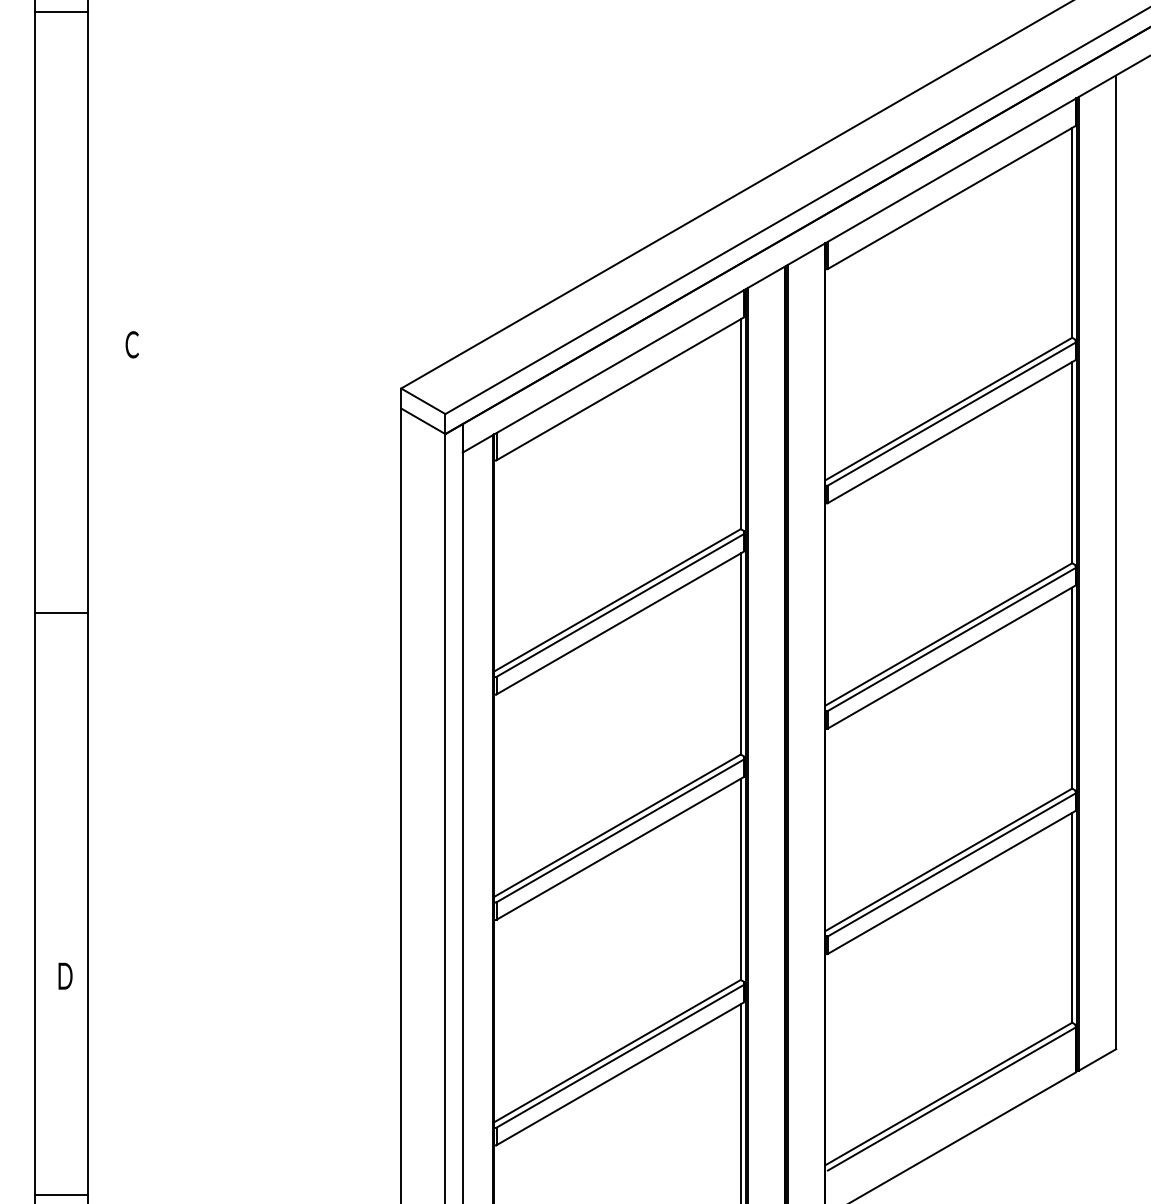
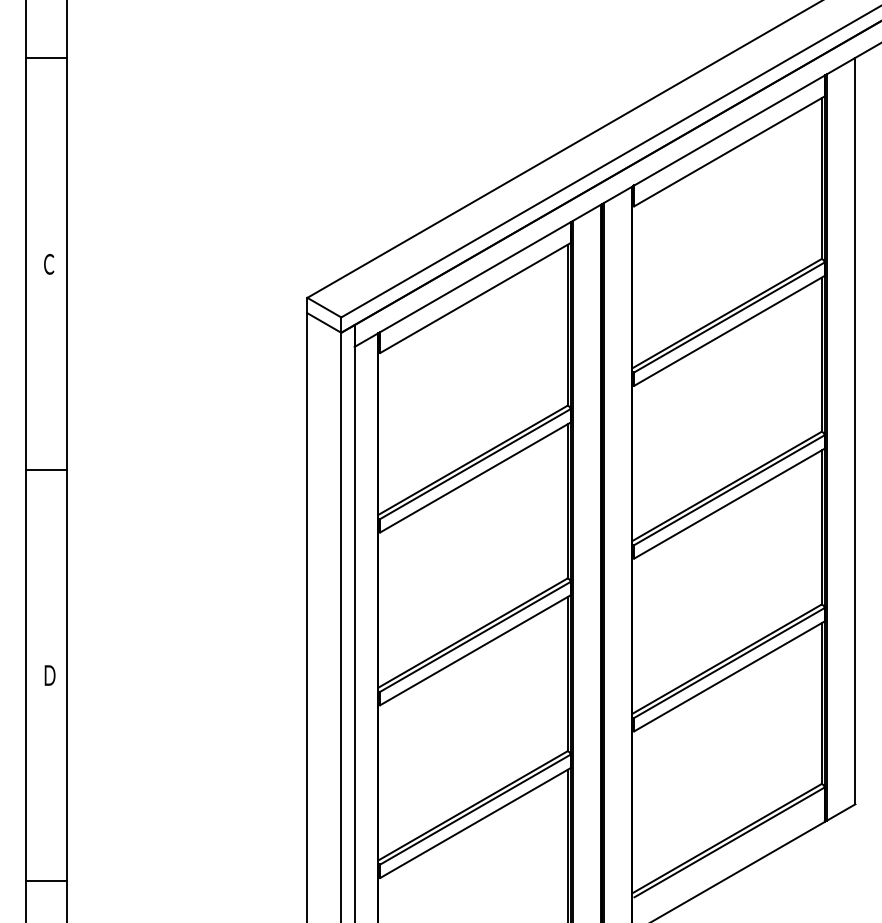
line: (61, 12) -> (47, 58), moved
text: (131, 344) -> (48, 264), moved
text: (65, 975) -> (50, 674), moved
line: (61, 1195) -> (47, 881), moved

